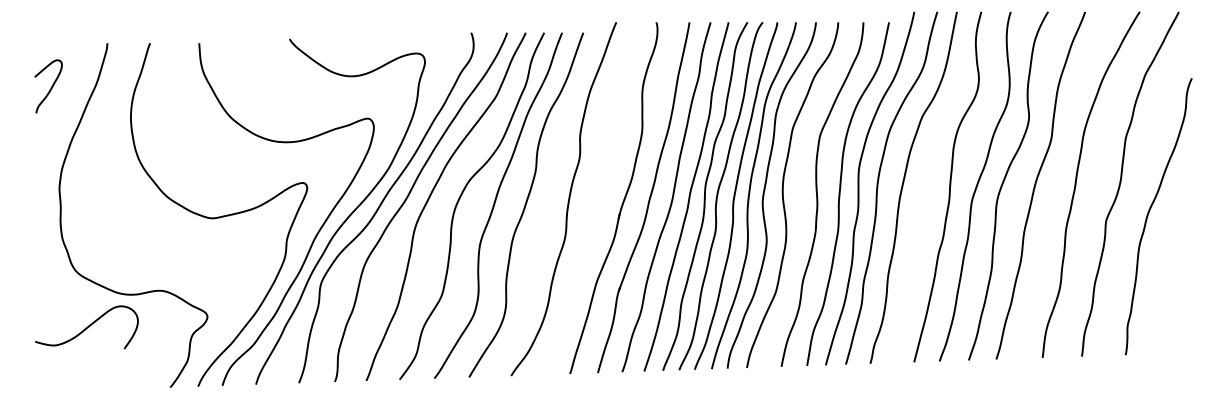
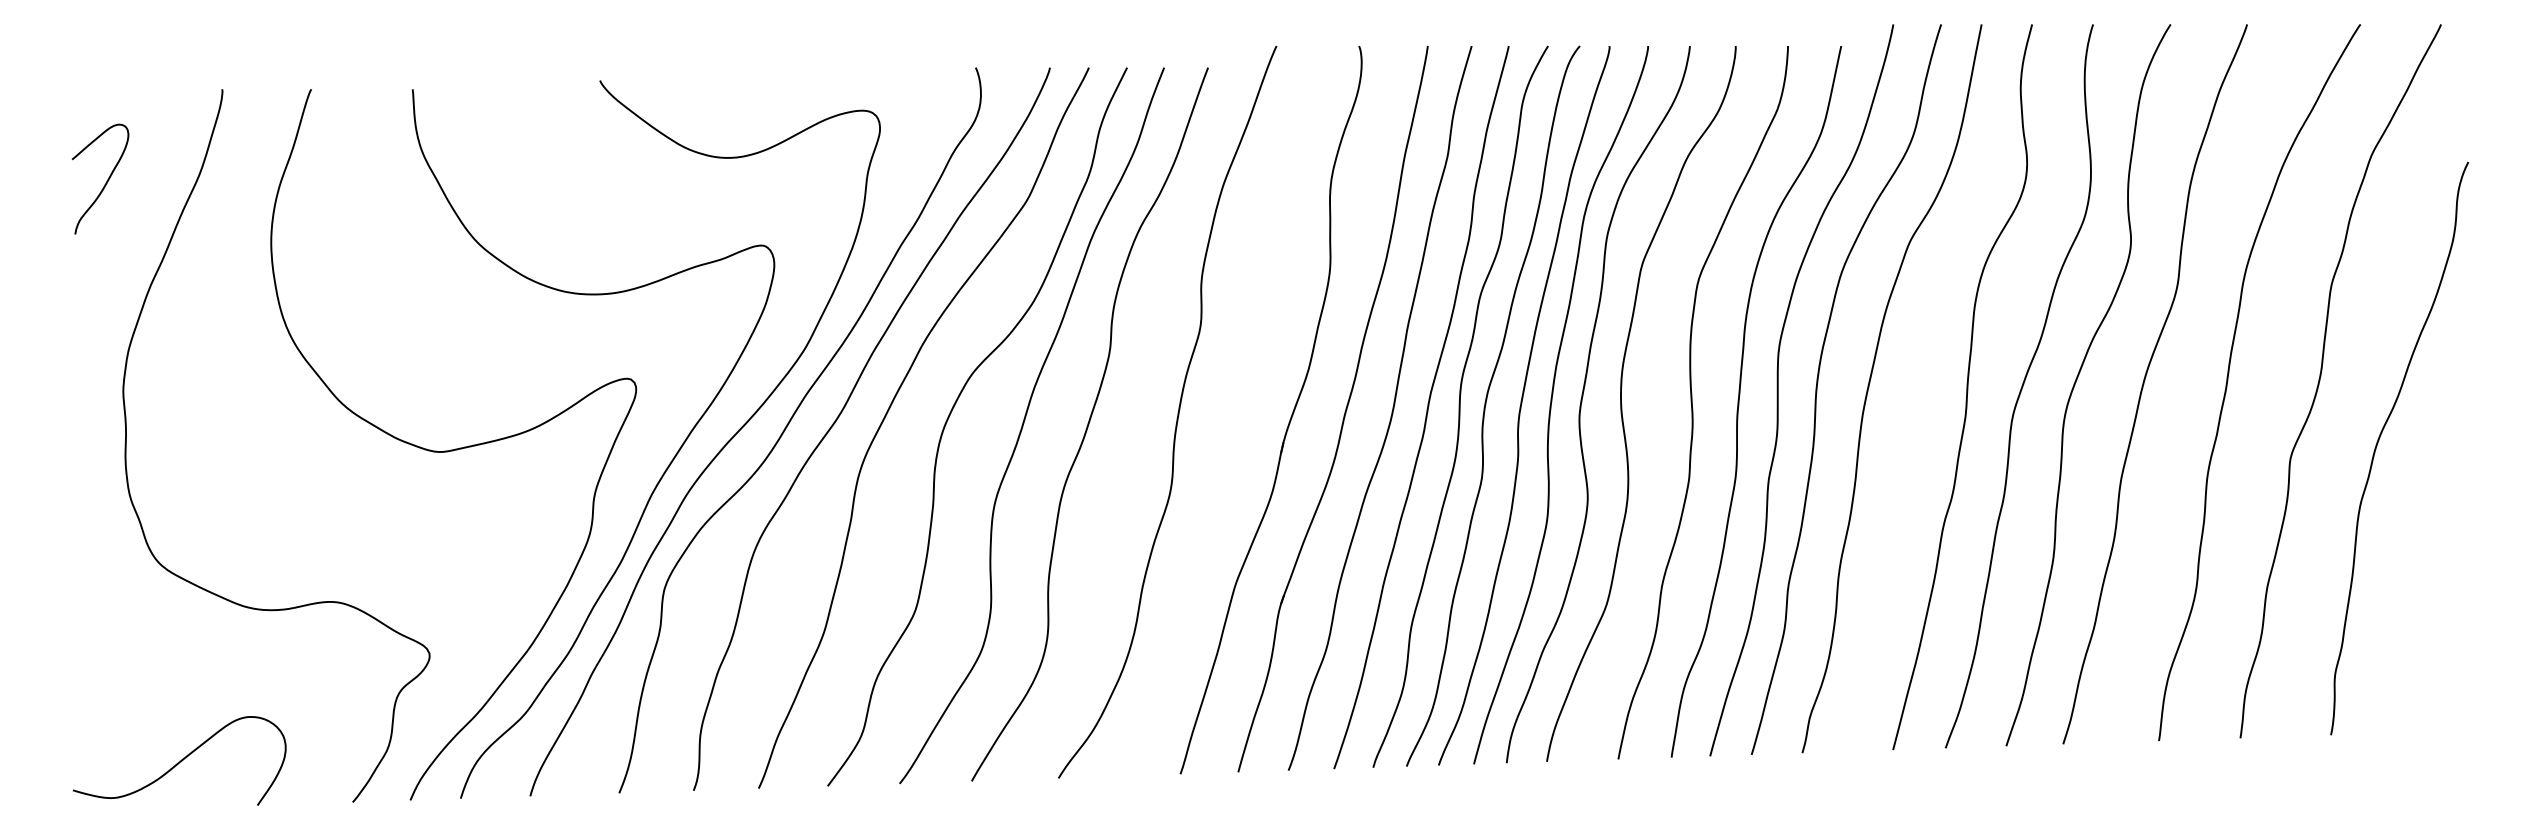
curve: (86, 327) -> (179, 760), moved

